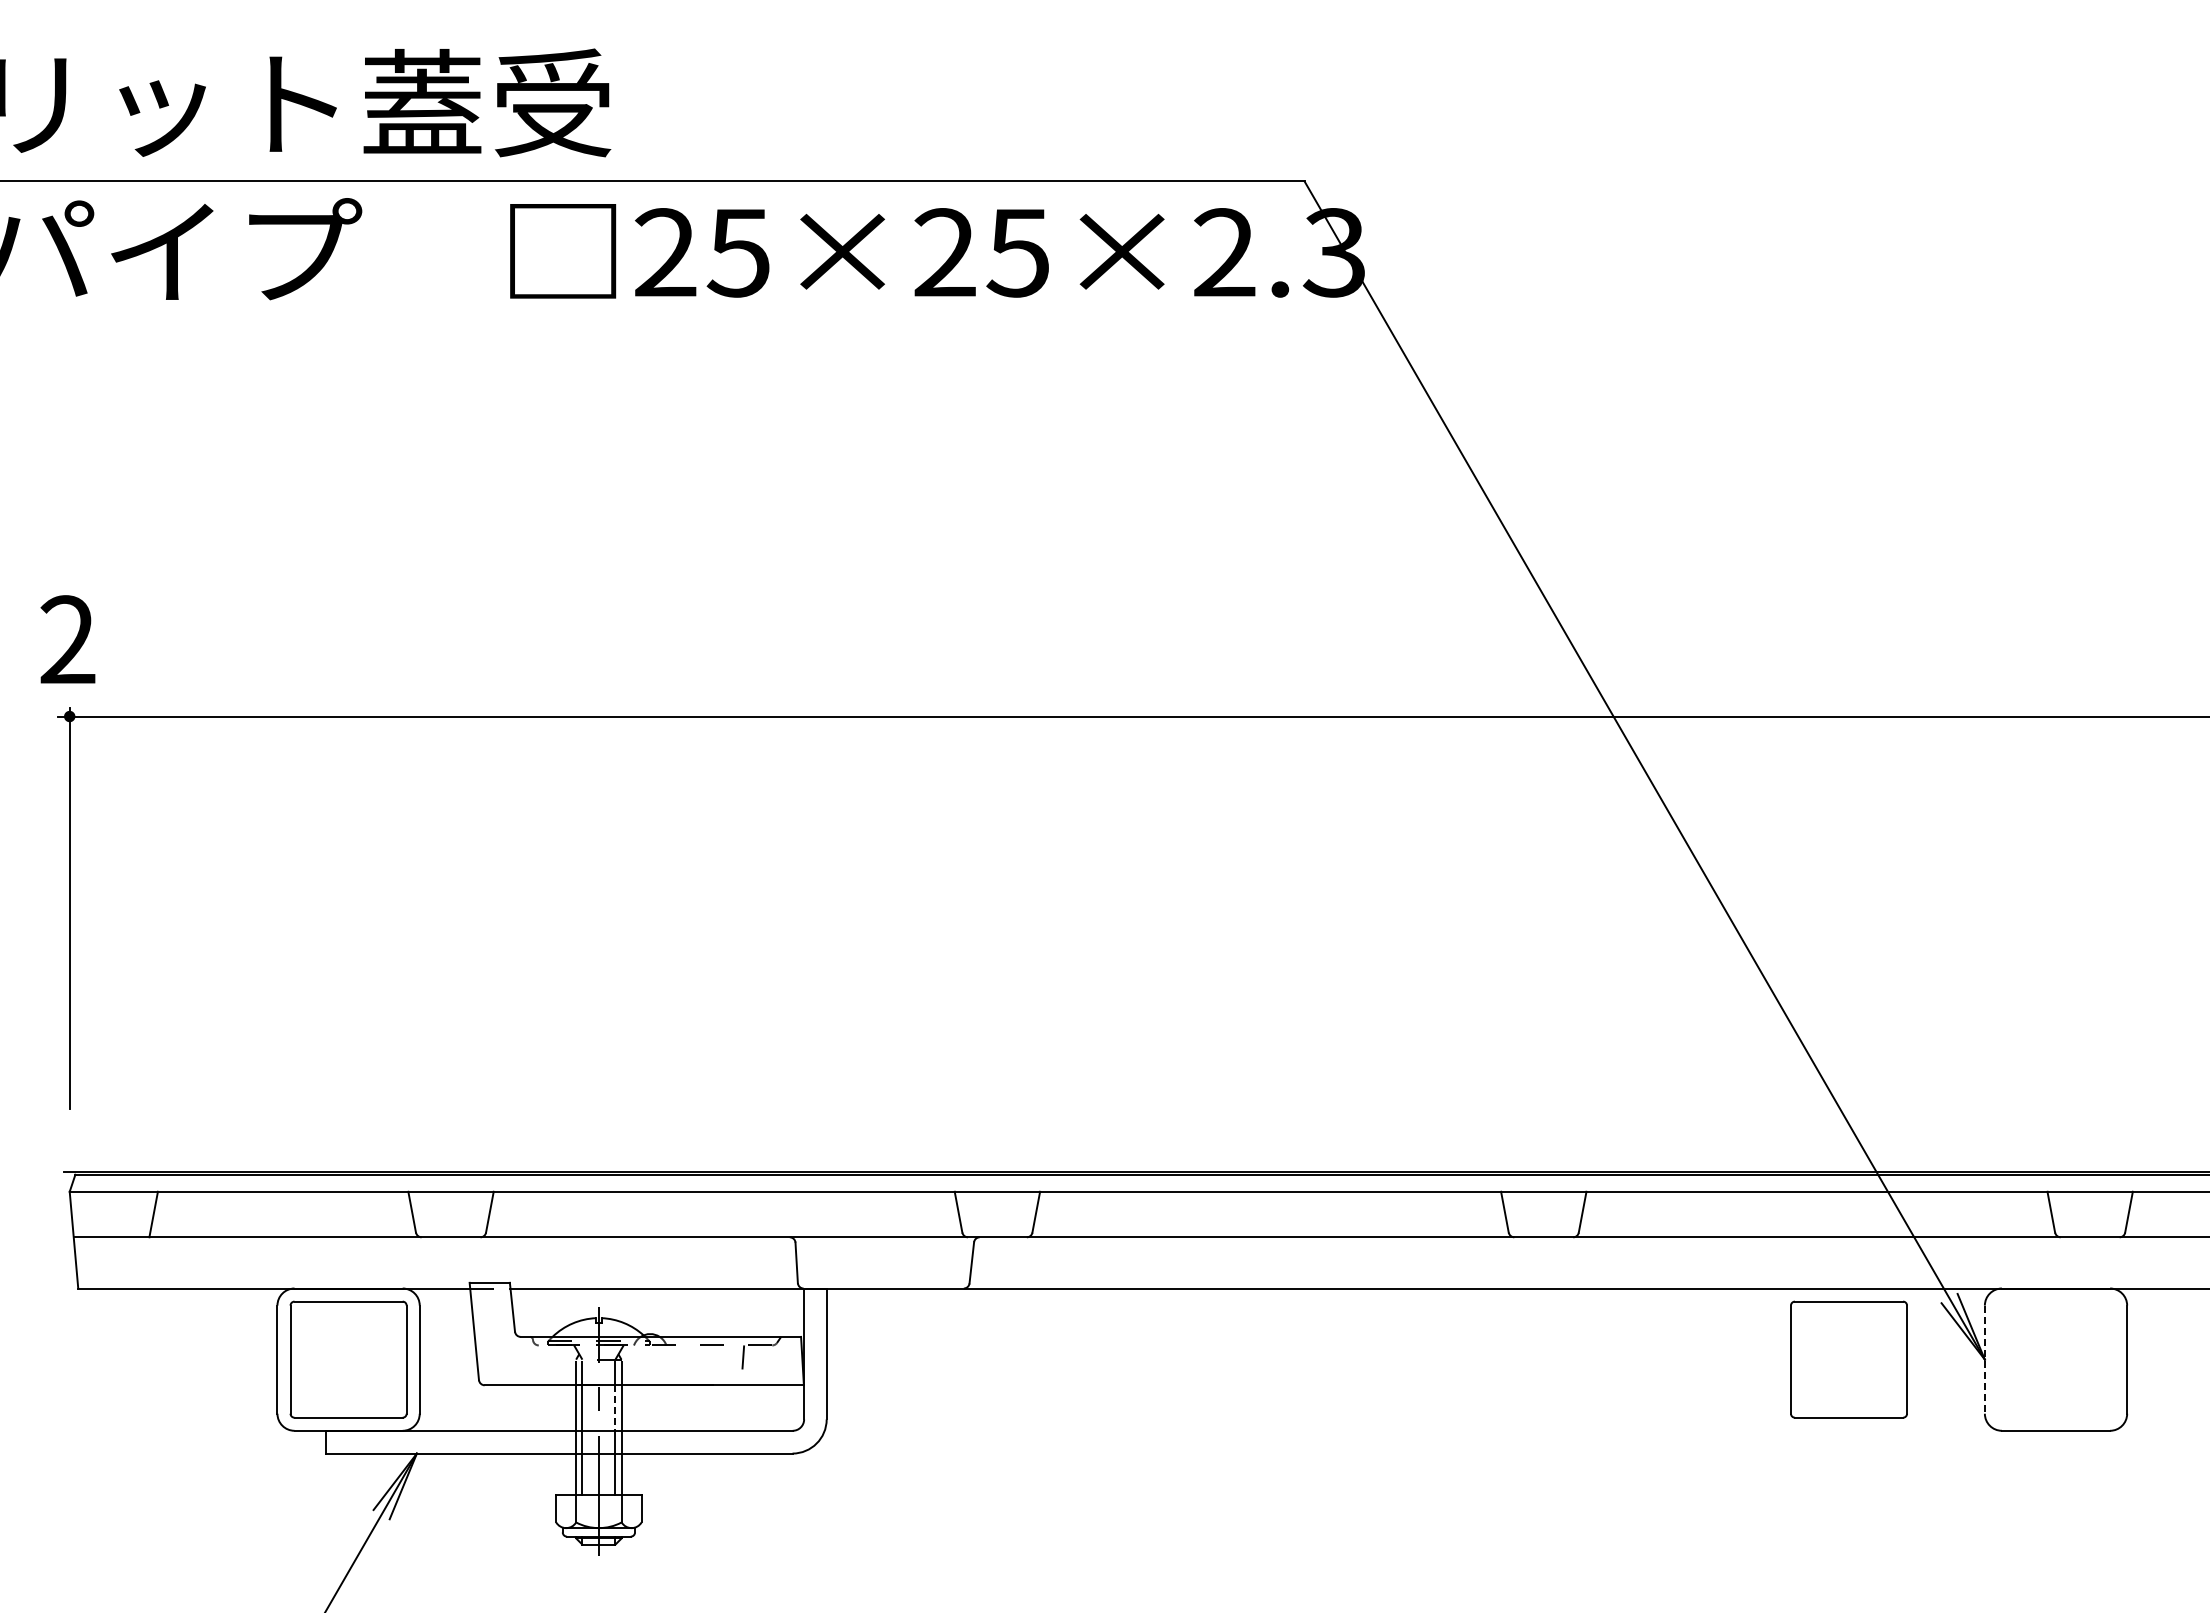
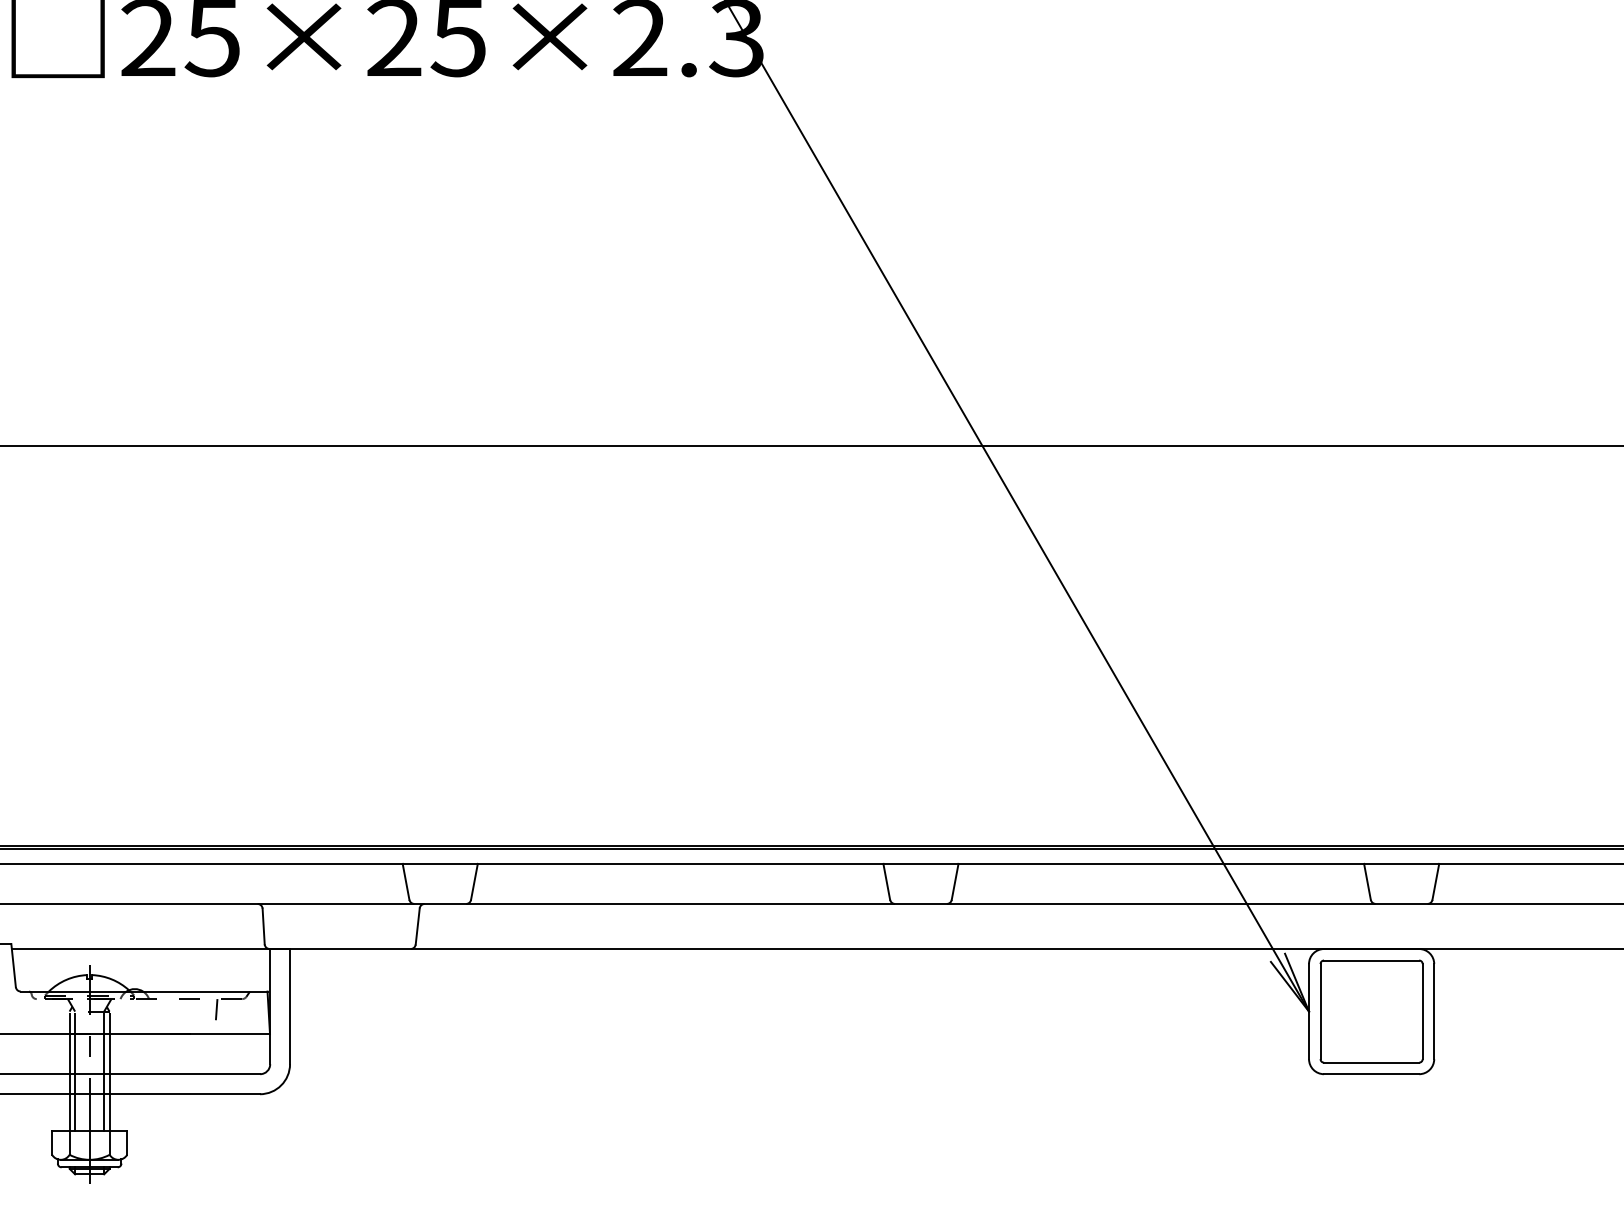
part: (1848, 1359) -> (1371, 1011), moved
line: (1984, 1360) -> (1308, 1012), dashed -> solid
line: (615, 1408) -> (104, 1054), dashed -> solid

